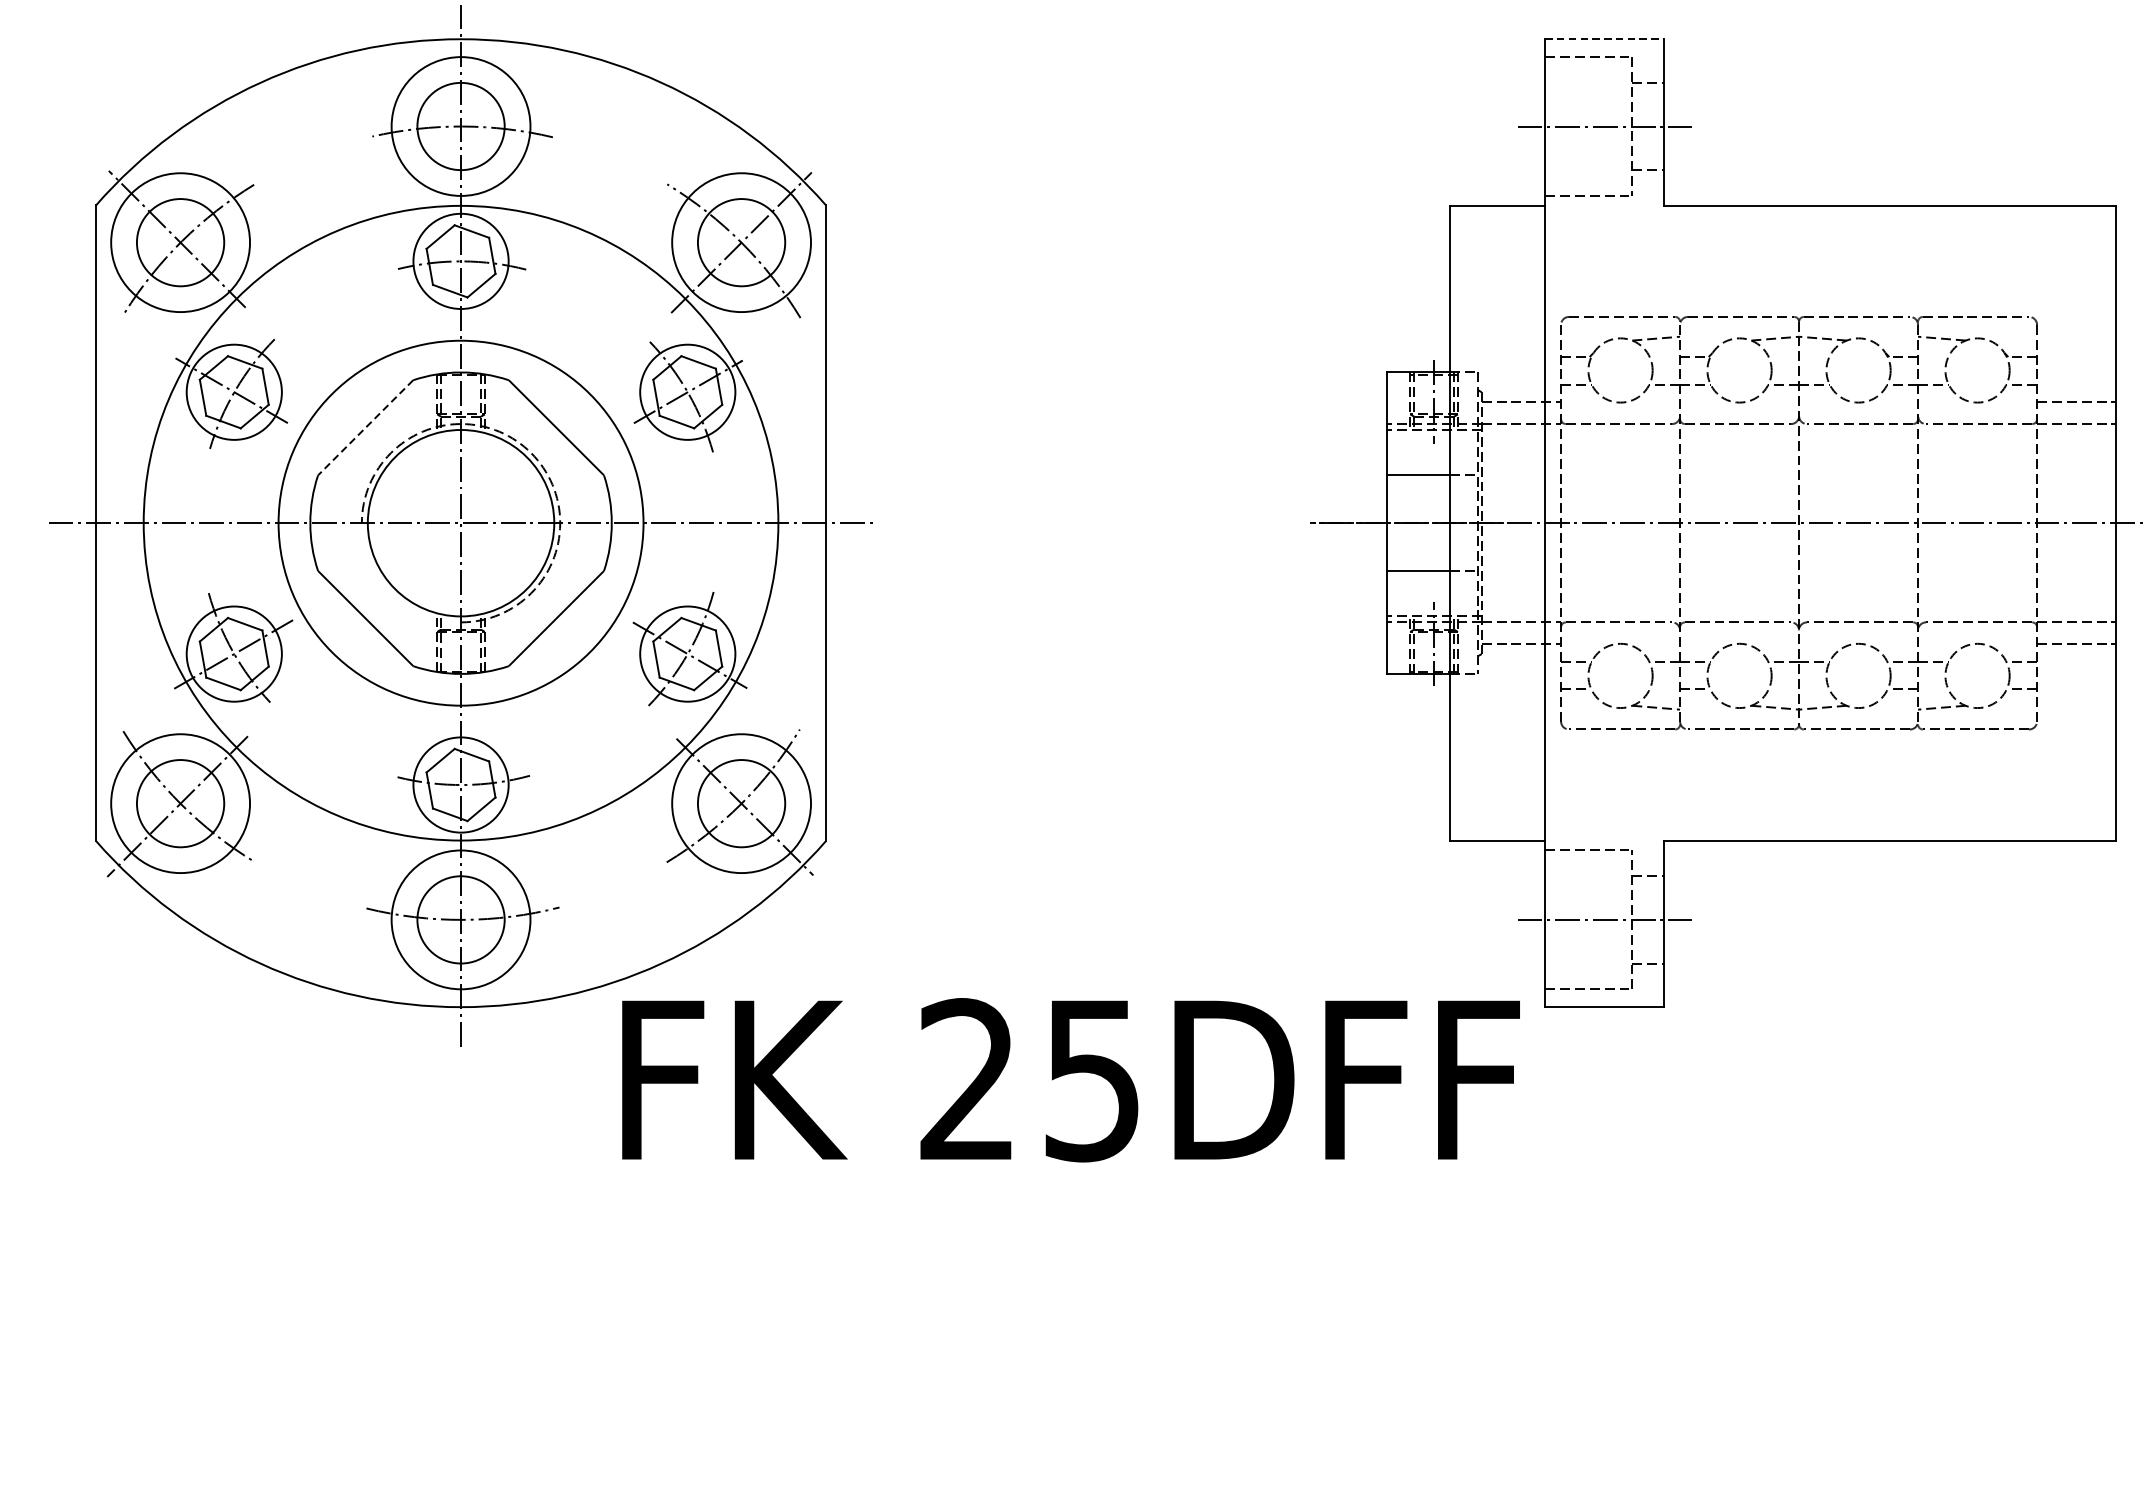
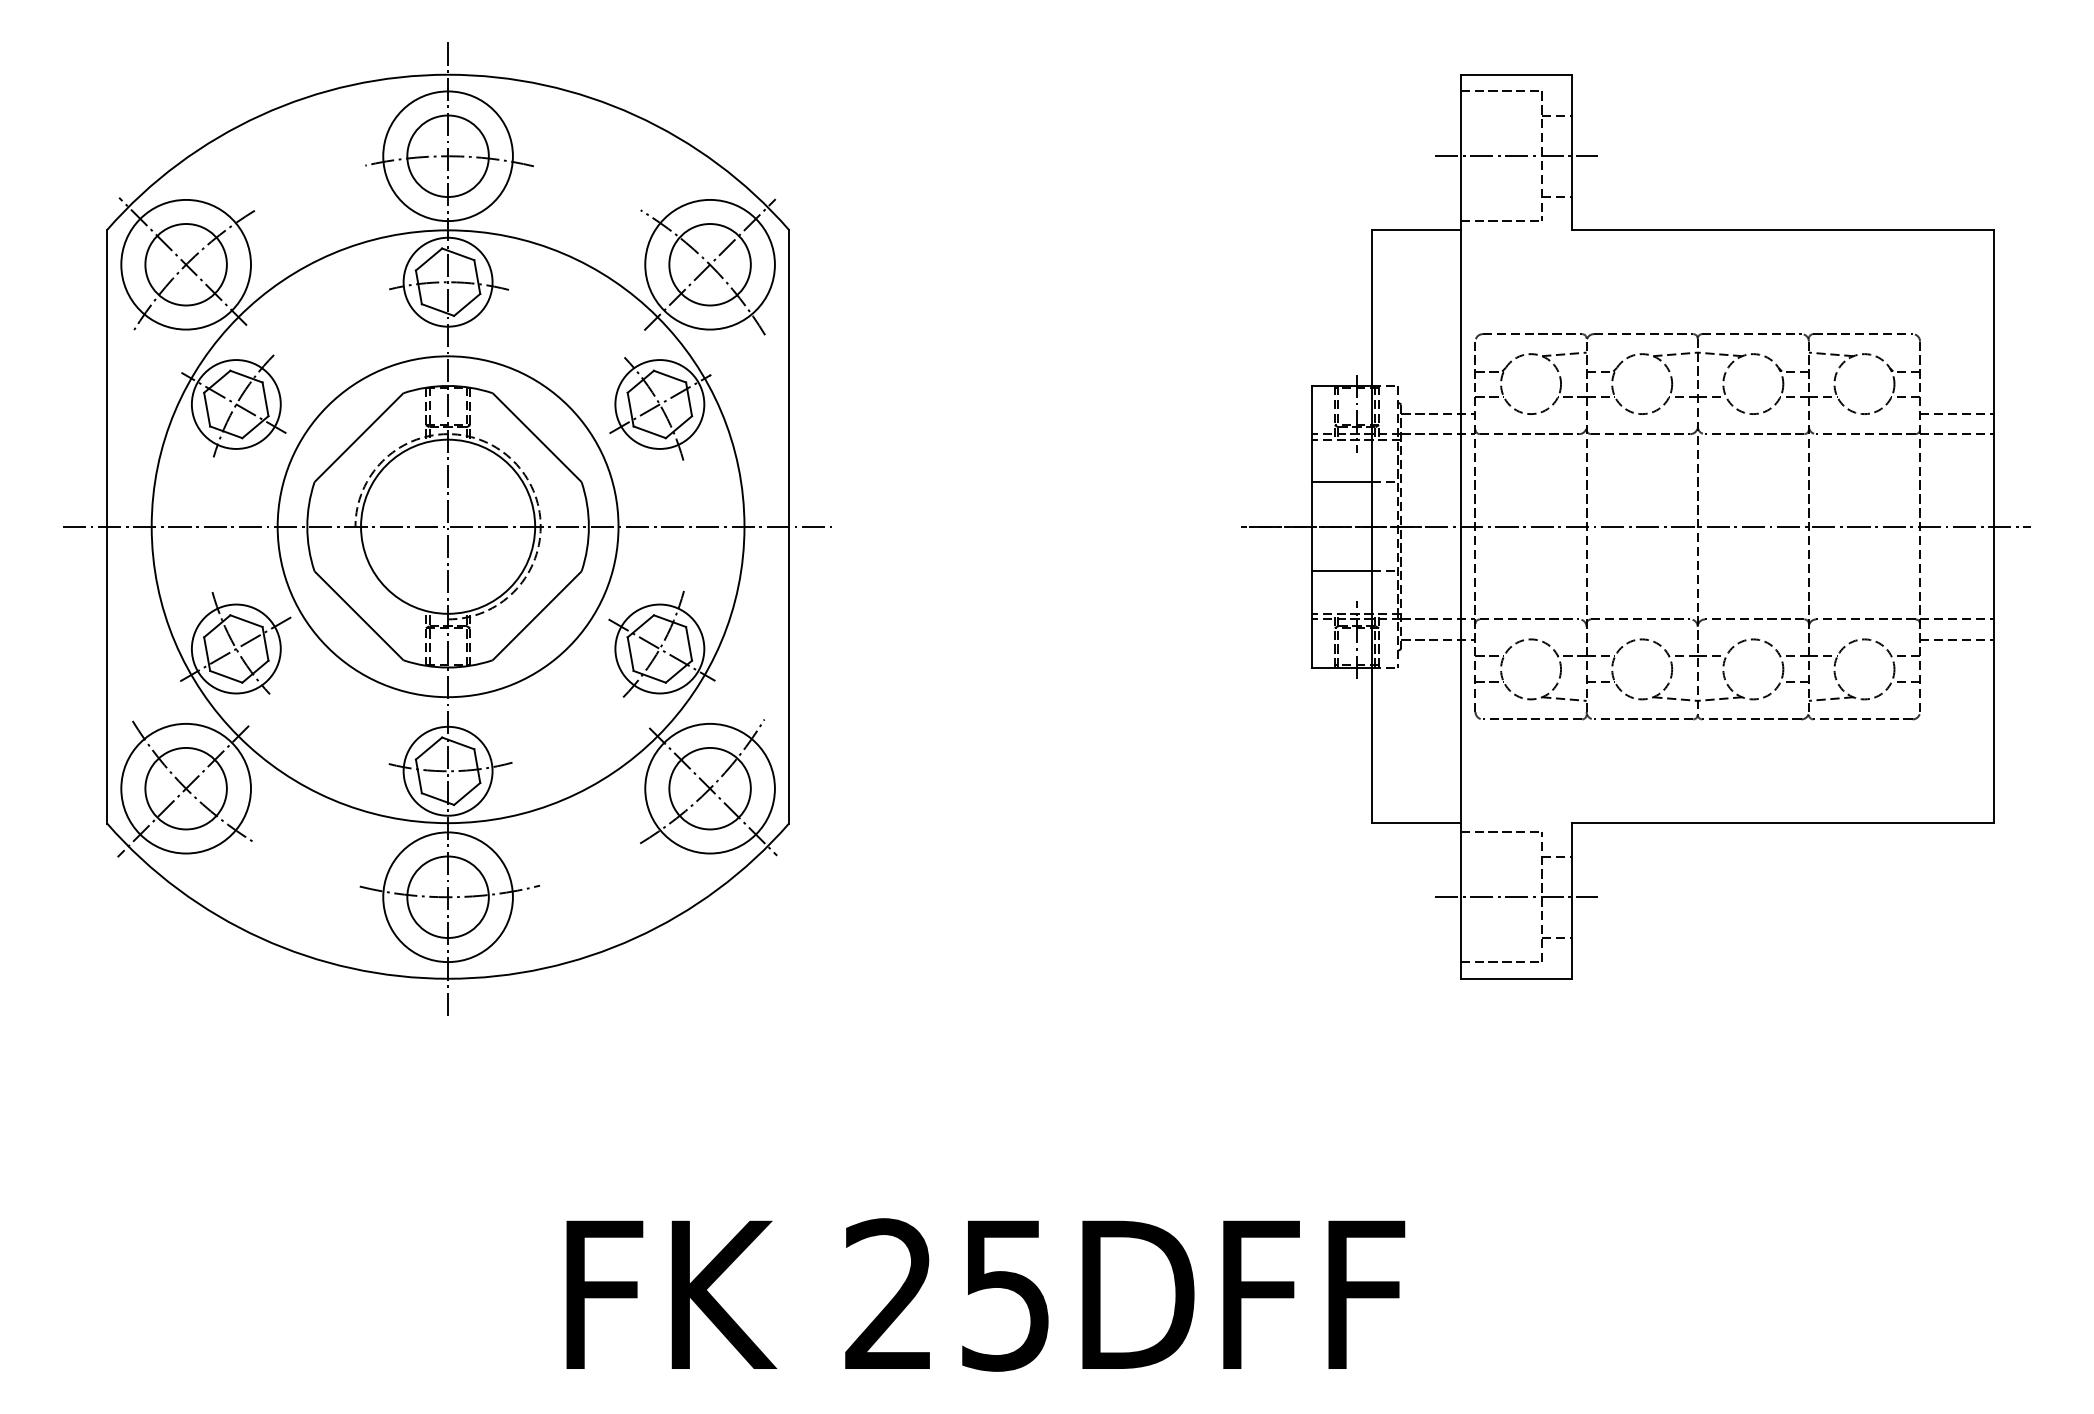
line: (1604, 38) -> (1516, 74), dashed -> solid
line: (366, 427) -> (359, 437), dashed -> solid
text: (1070, 1079) -> (985, 1294), moved

